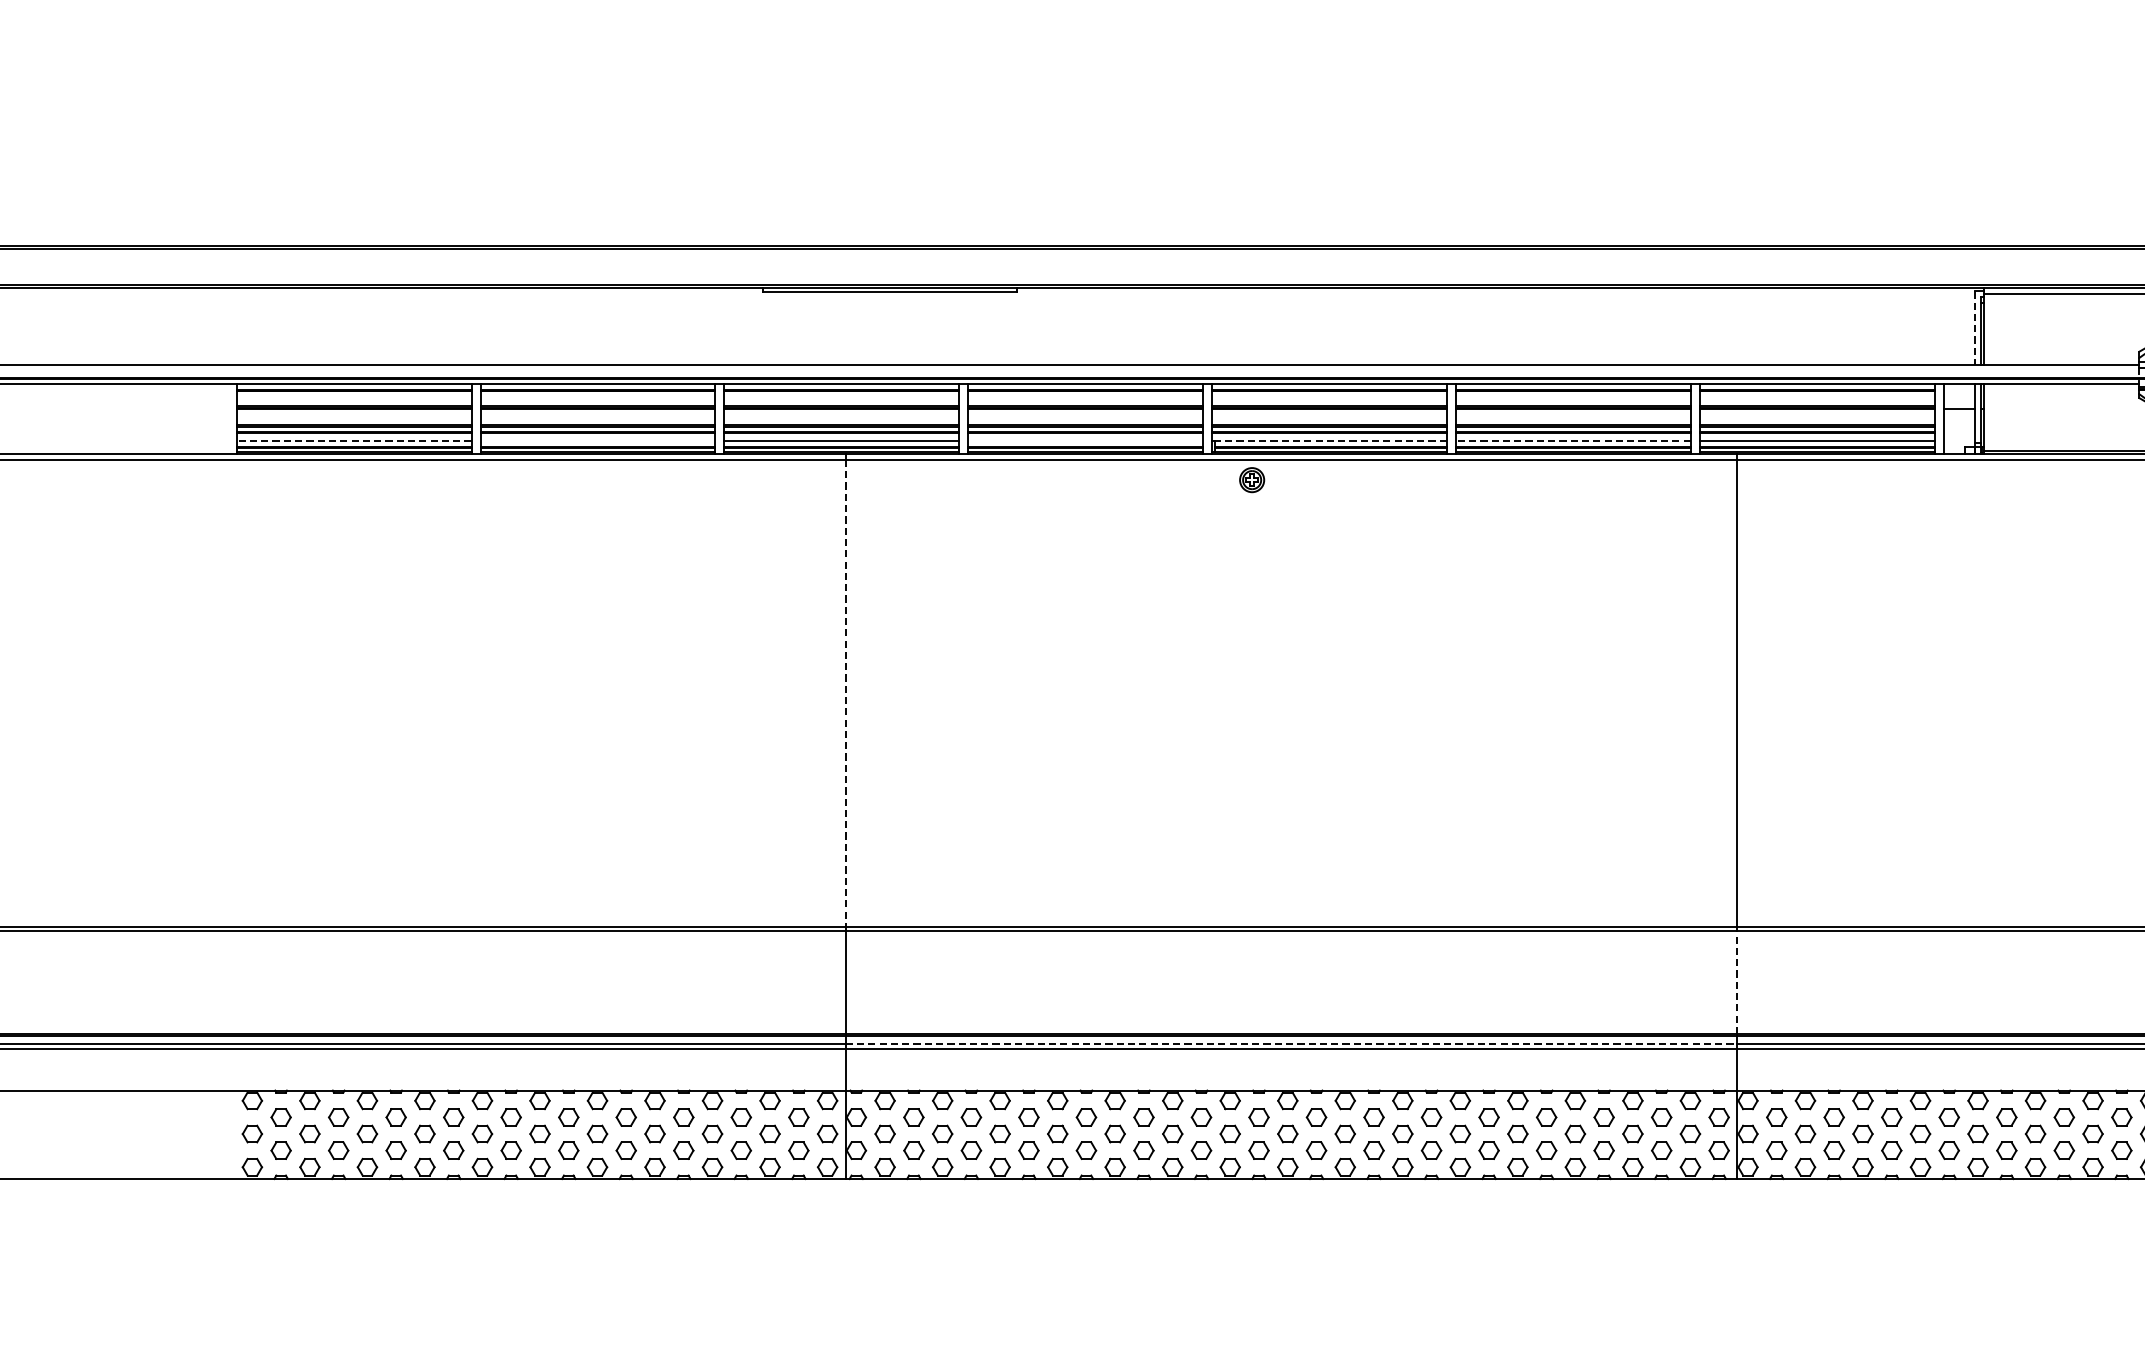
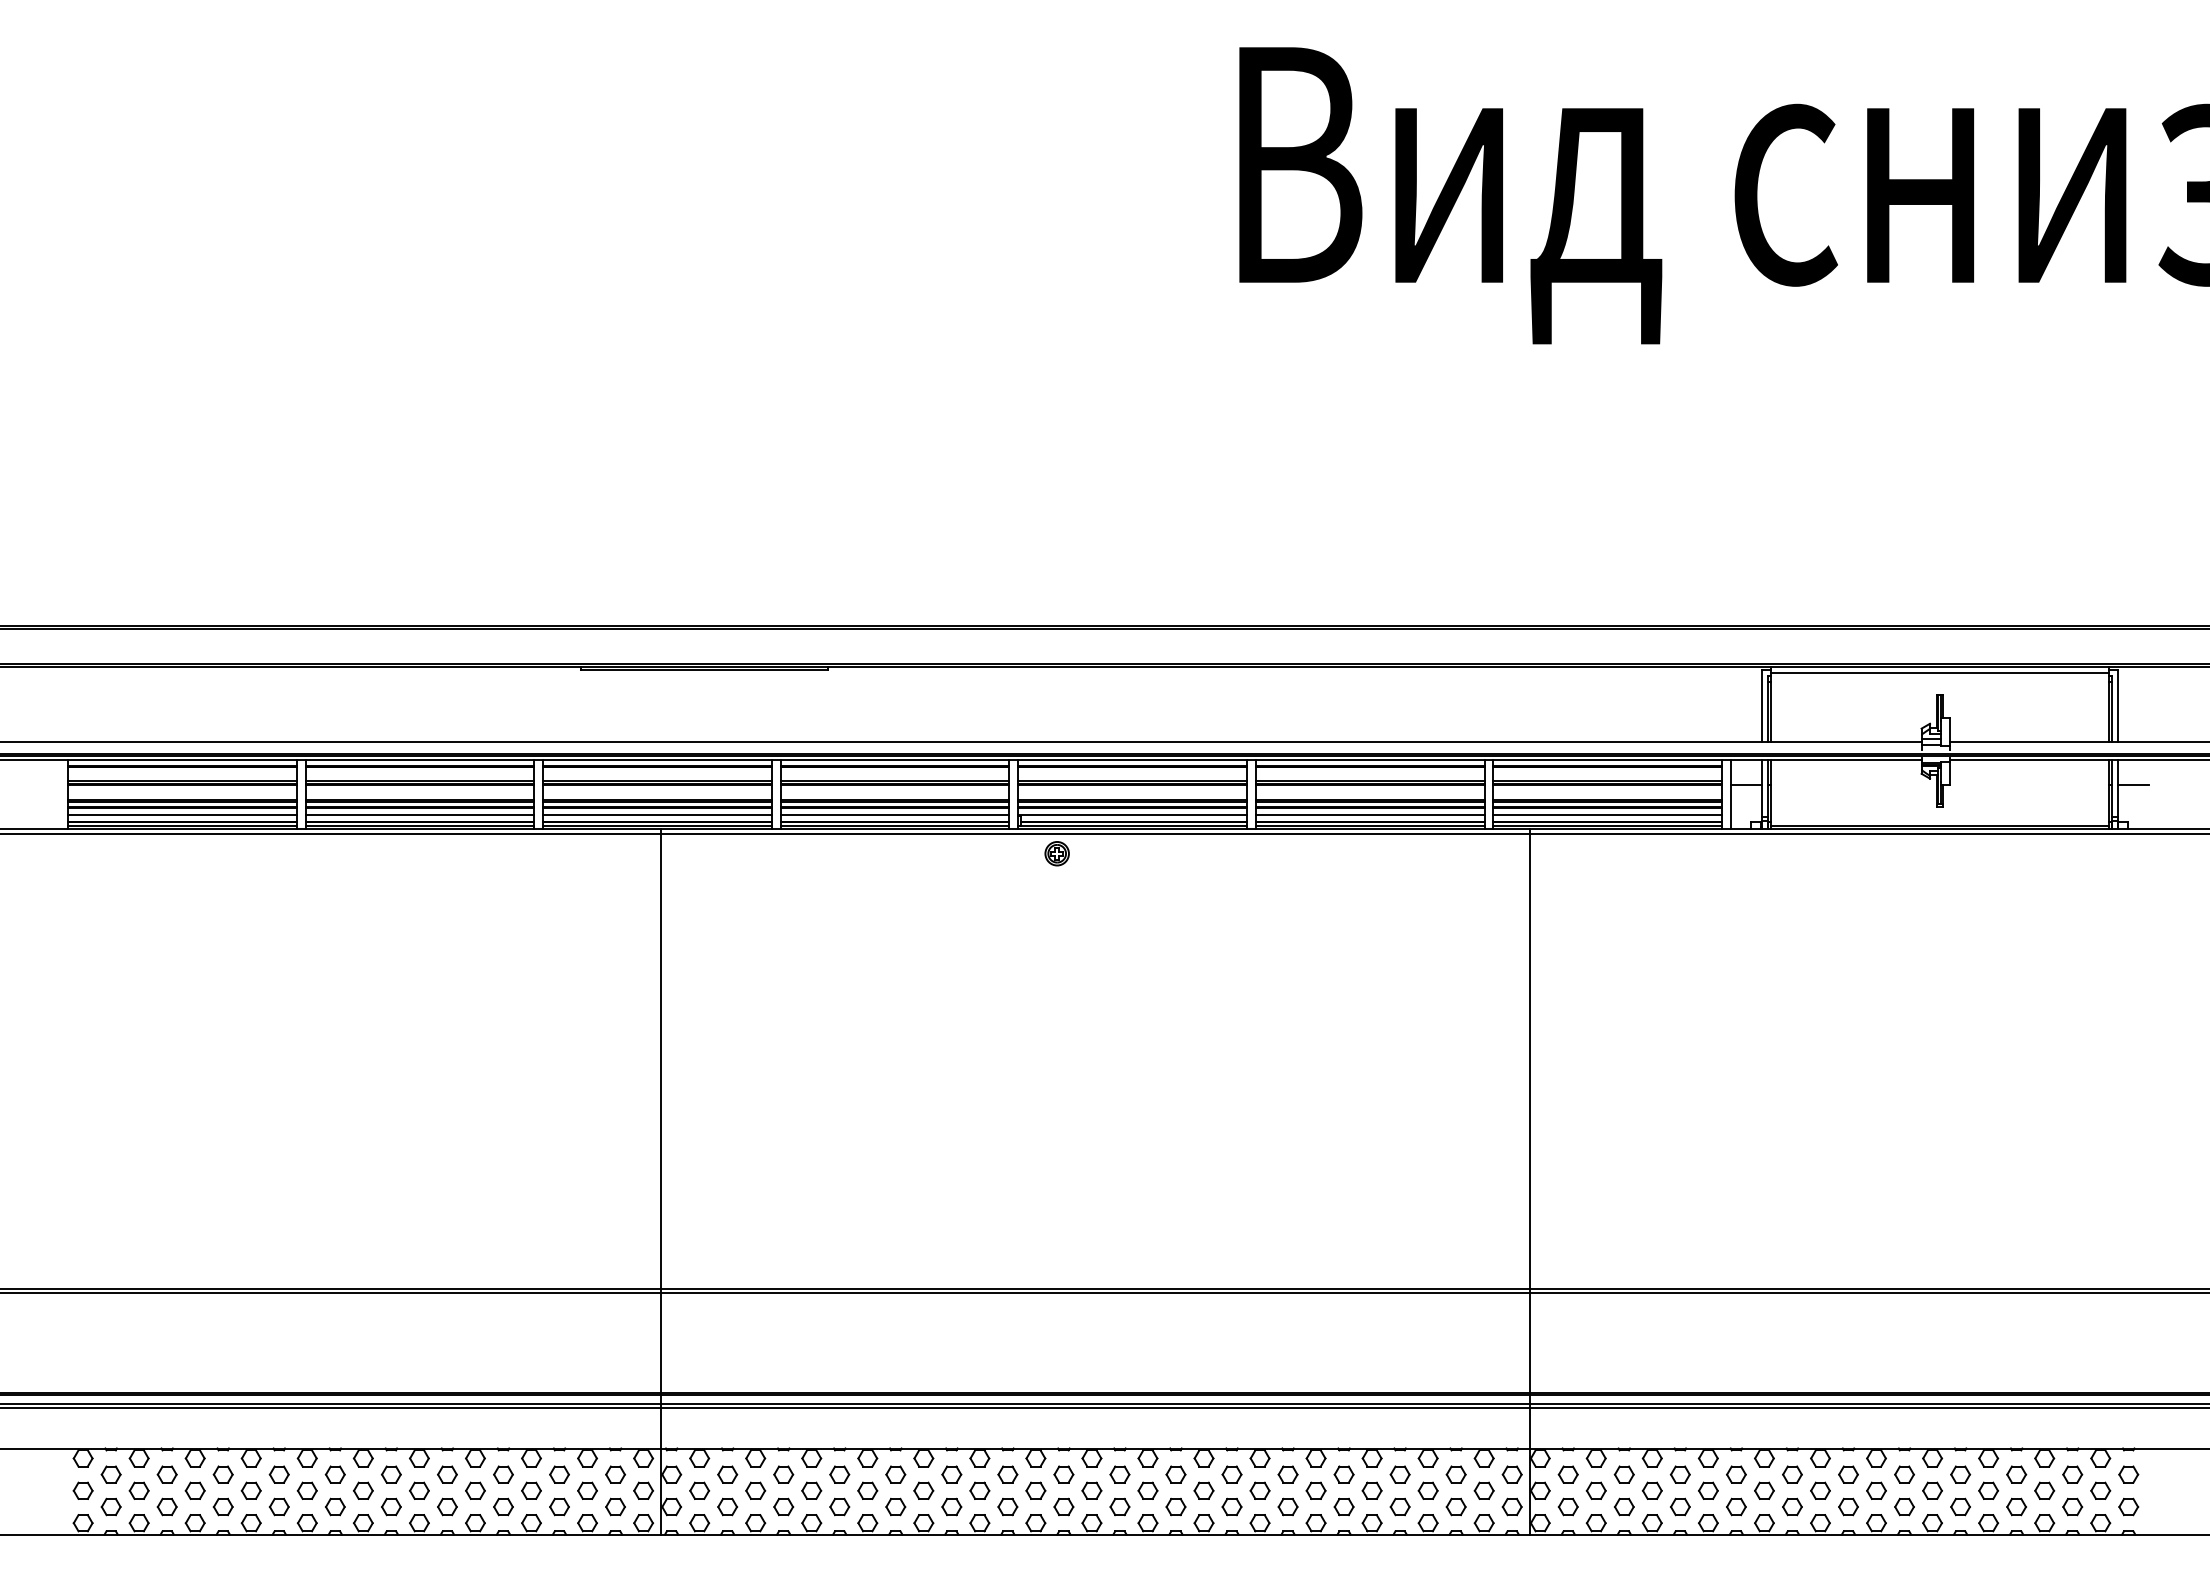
line: (1975, 329) -> (1761, 706), dashed -> solid
line: (353, 440) -> (181, 815), dashed -> solid
line: (597, 440) -> (419, 815), added
line: (1085, 440) -> (894, 815), added
line: (1329, 440) -> (1132, 815), dashed -> solid
line: (1572, 440) -> (1369, 815), dashed -> solid
line: (845, 694) -> (661, 1062), dashed -> solid
line: (1736, 981) -> (1529, 1342), dashed -> solid
line: (1291, 1044) -> (1095, 1403), dashed -> solid

